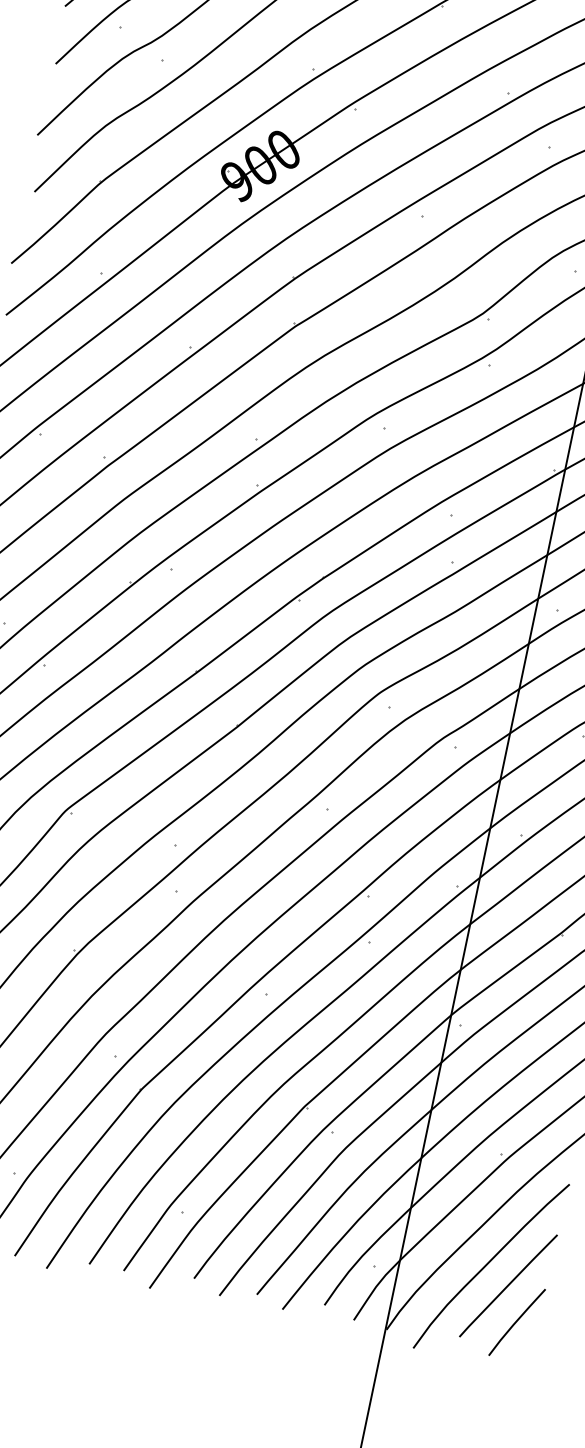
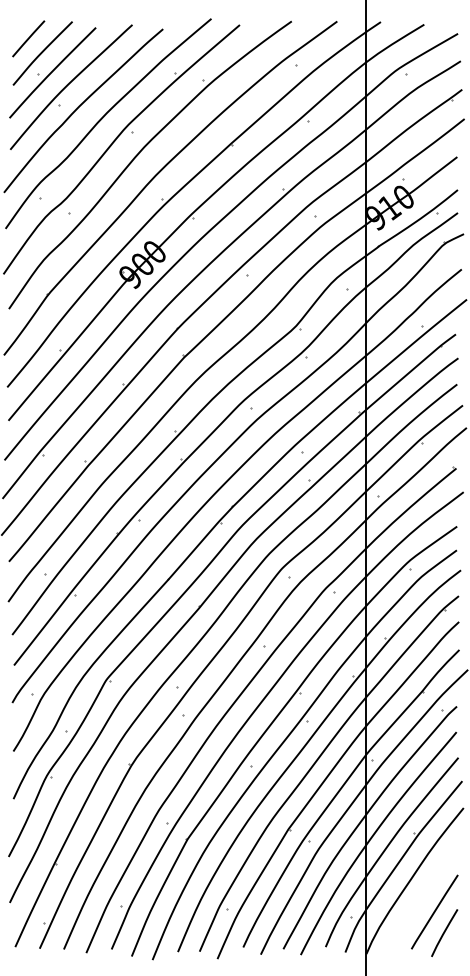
curve: (489, 1264) -> (420, 901), removed

